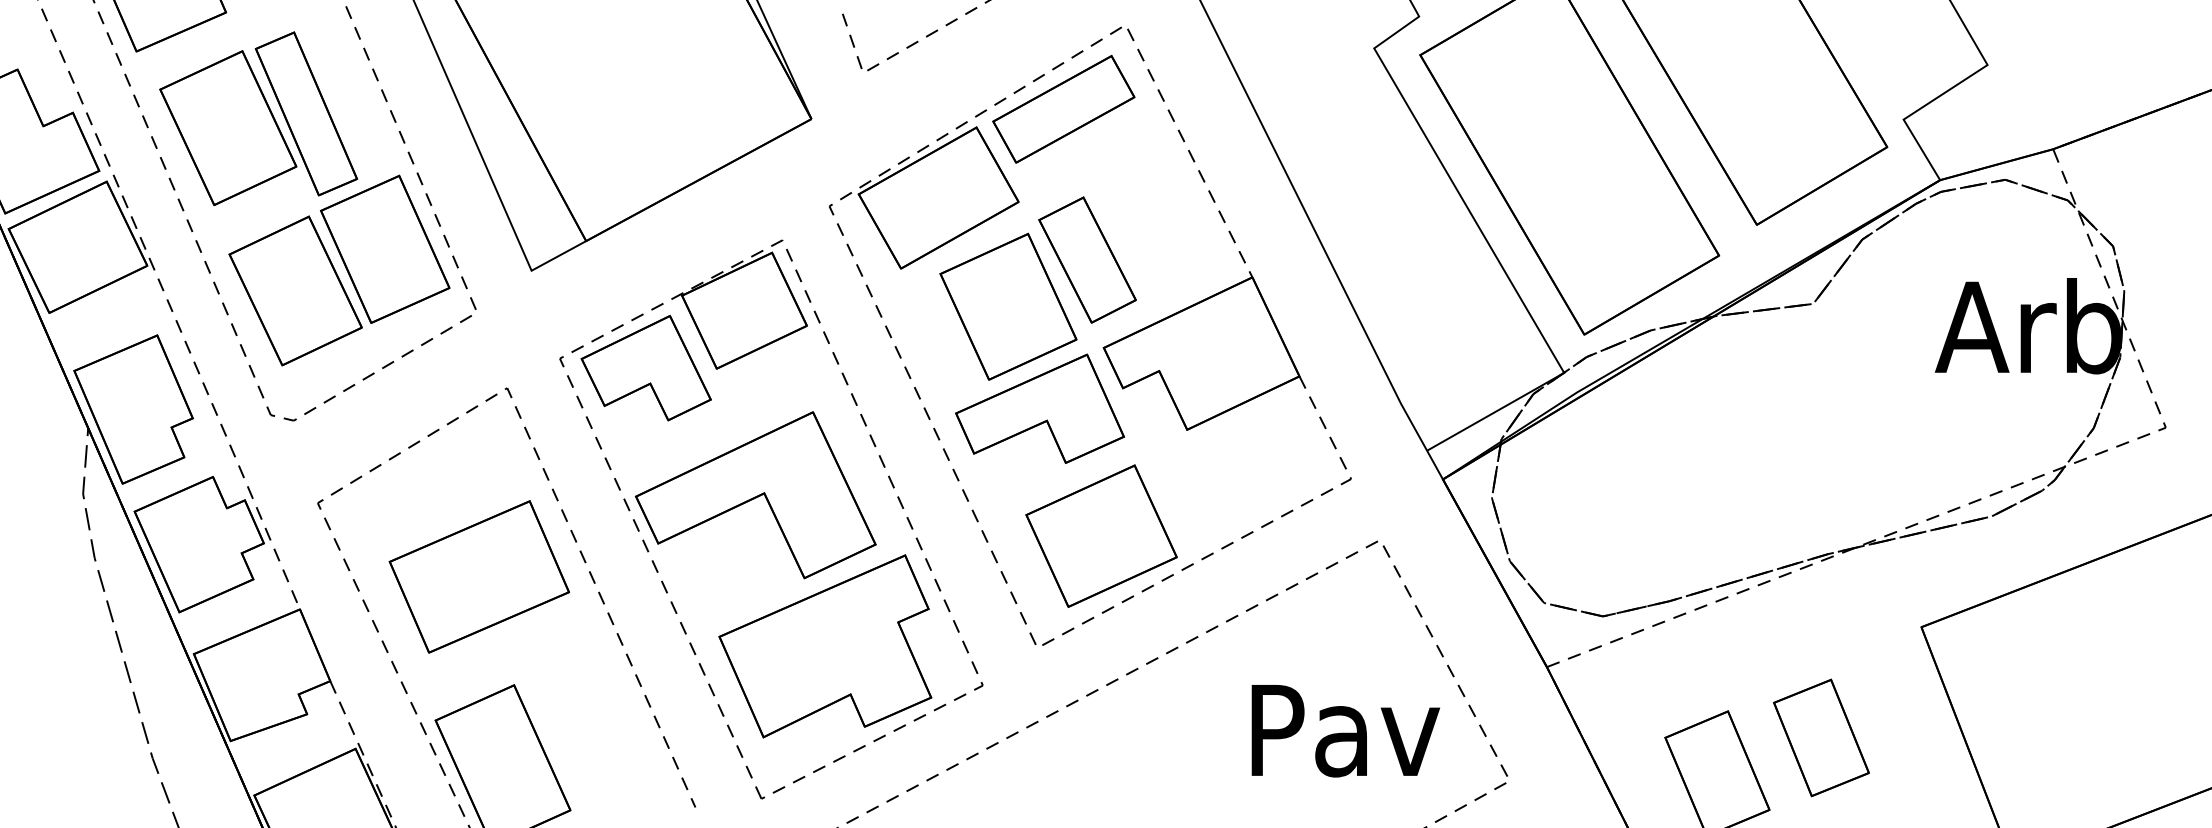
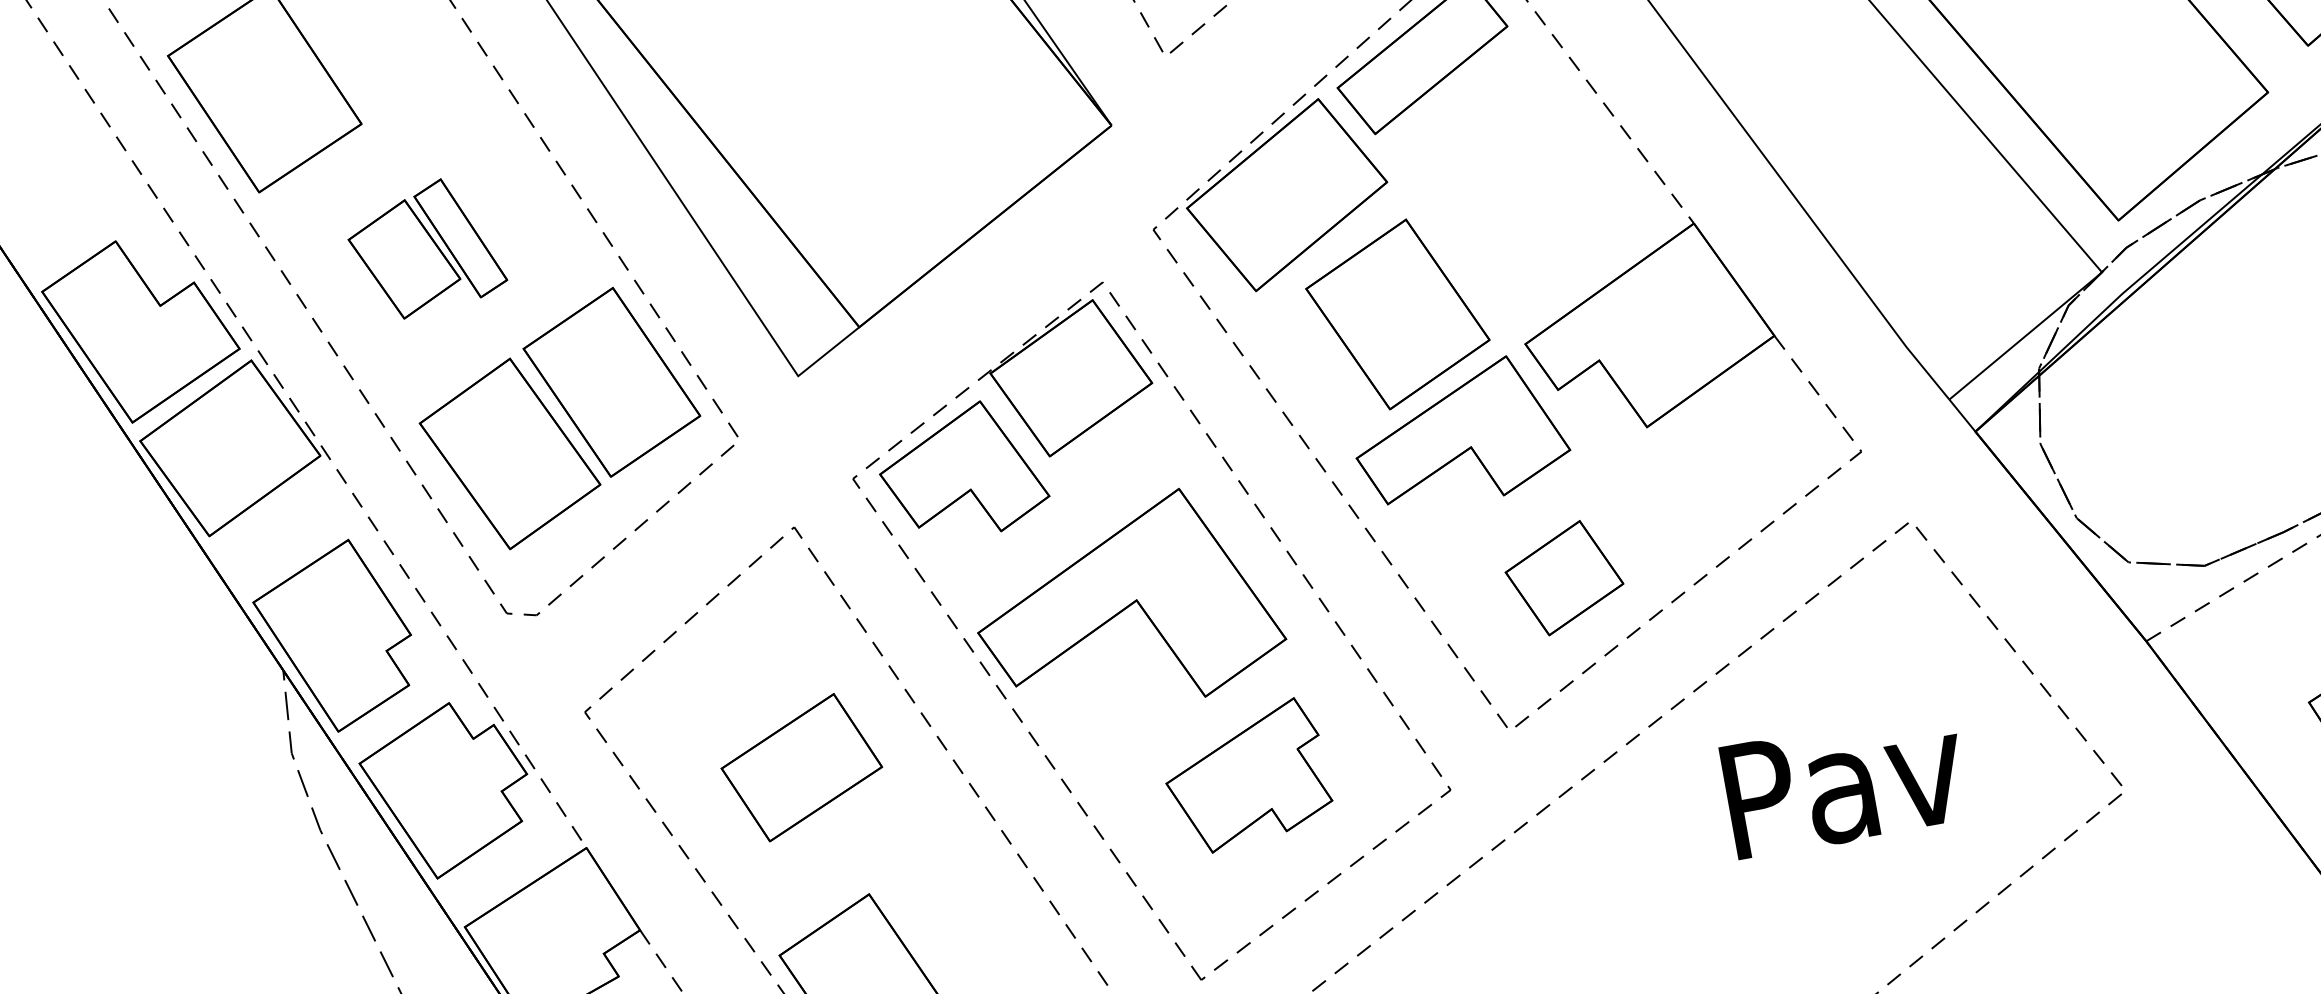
part: (258, 118) -> (425, 248), size x0.6
part: (1087, 259) -> (1485, 238), removed
part: (1101, 535) -> (1564, 577), size x0.6
part: (479, 576) -> (801, 767), size x0.7
part: (825, 646) -> (1246, 776), size x0.6
text: (1345, 731) -> (1844, 784), moved

